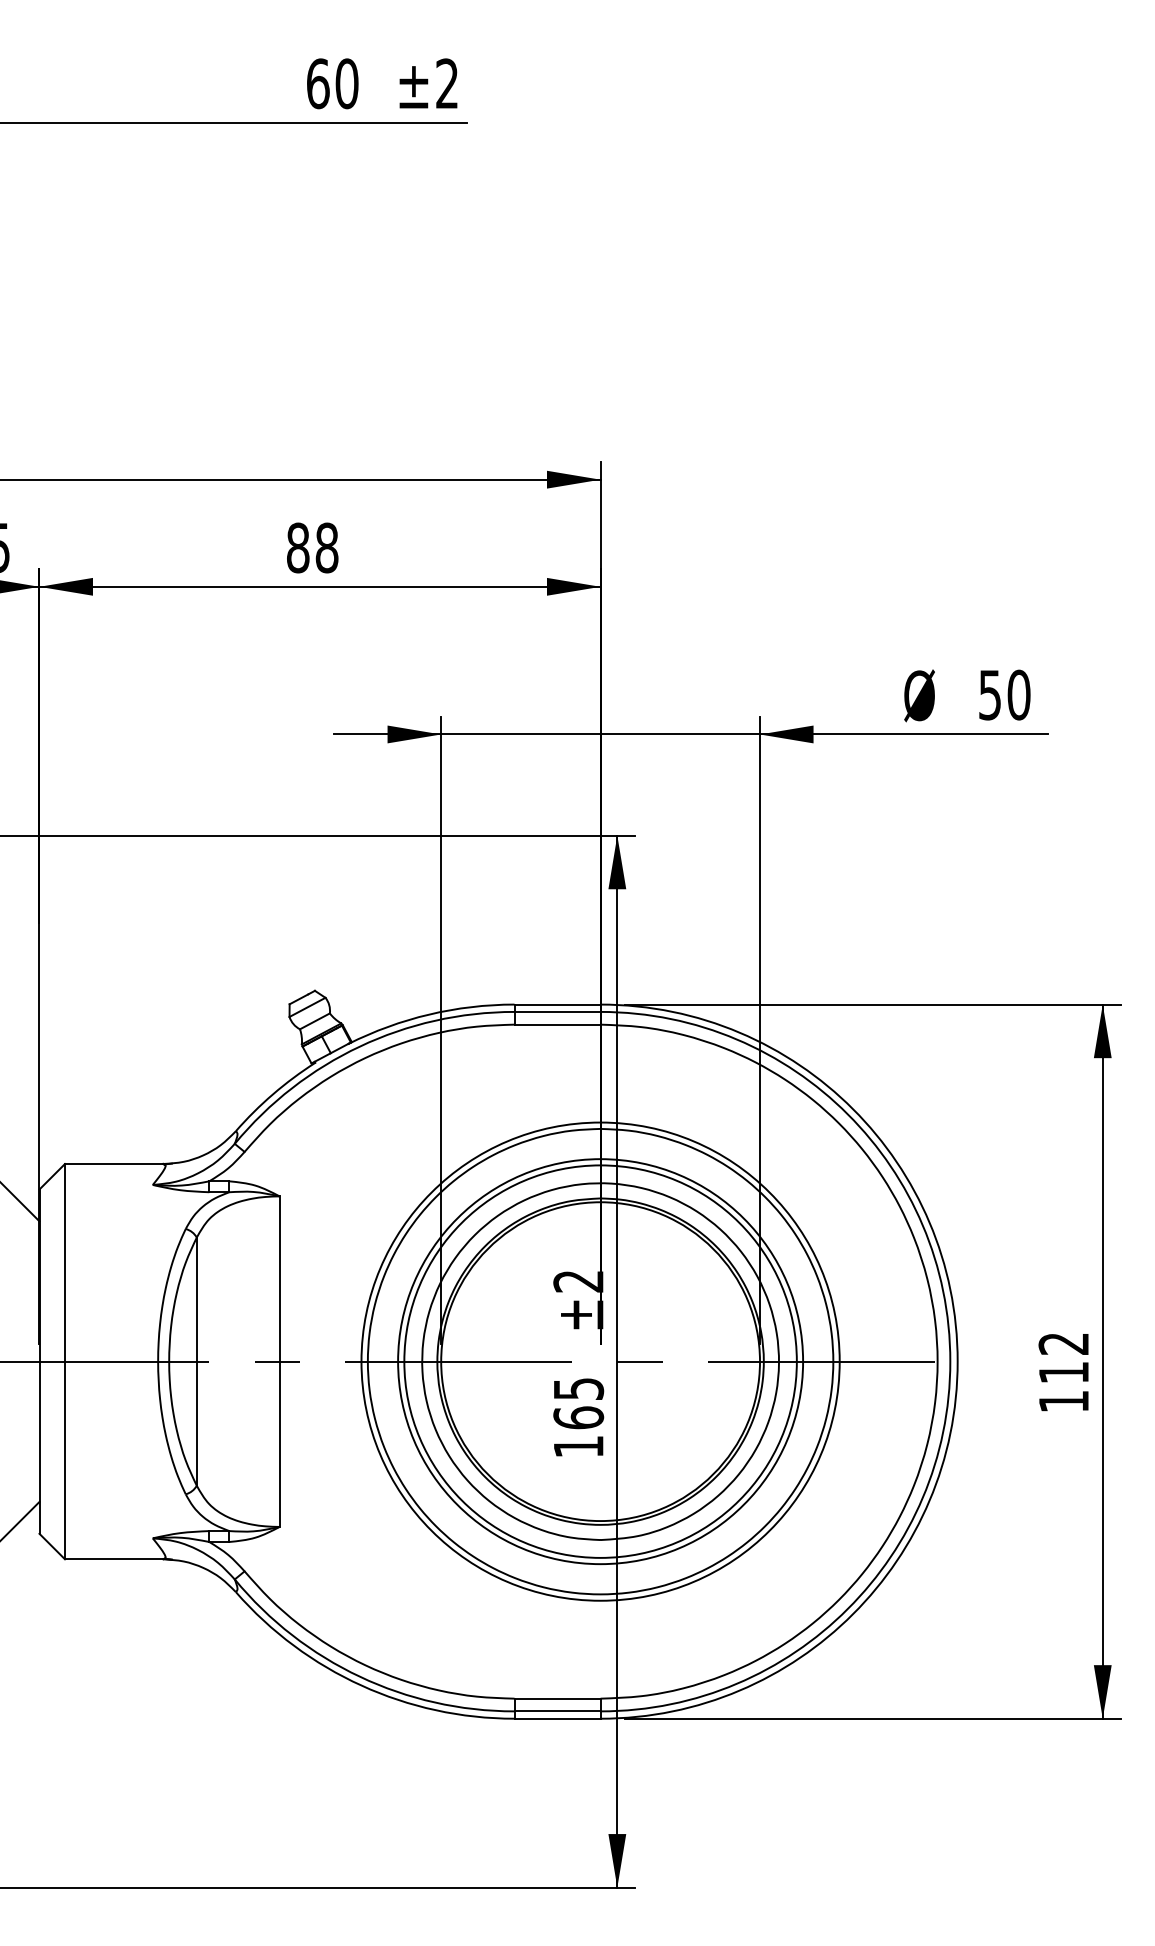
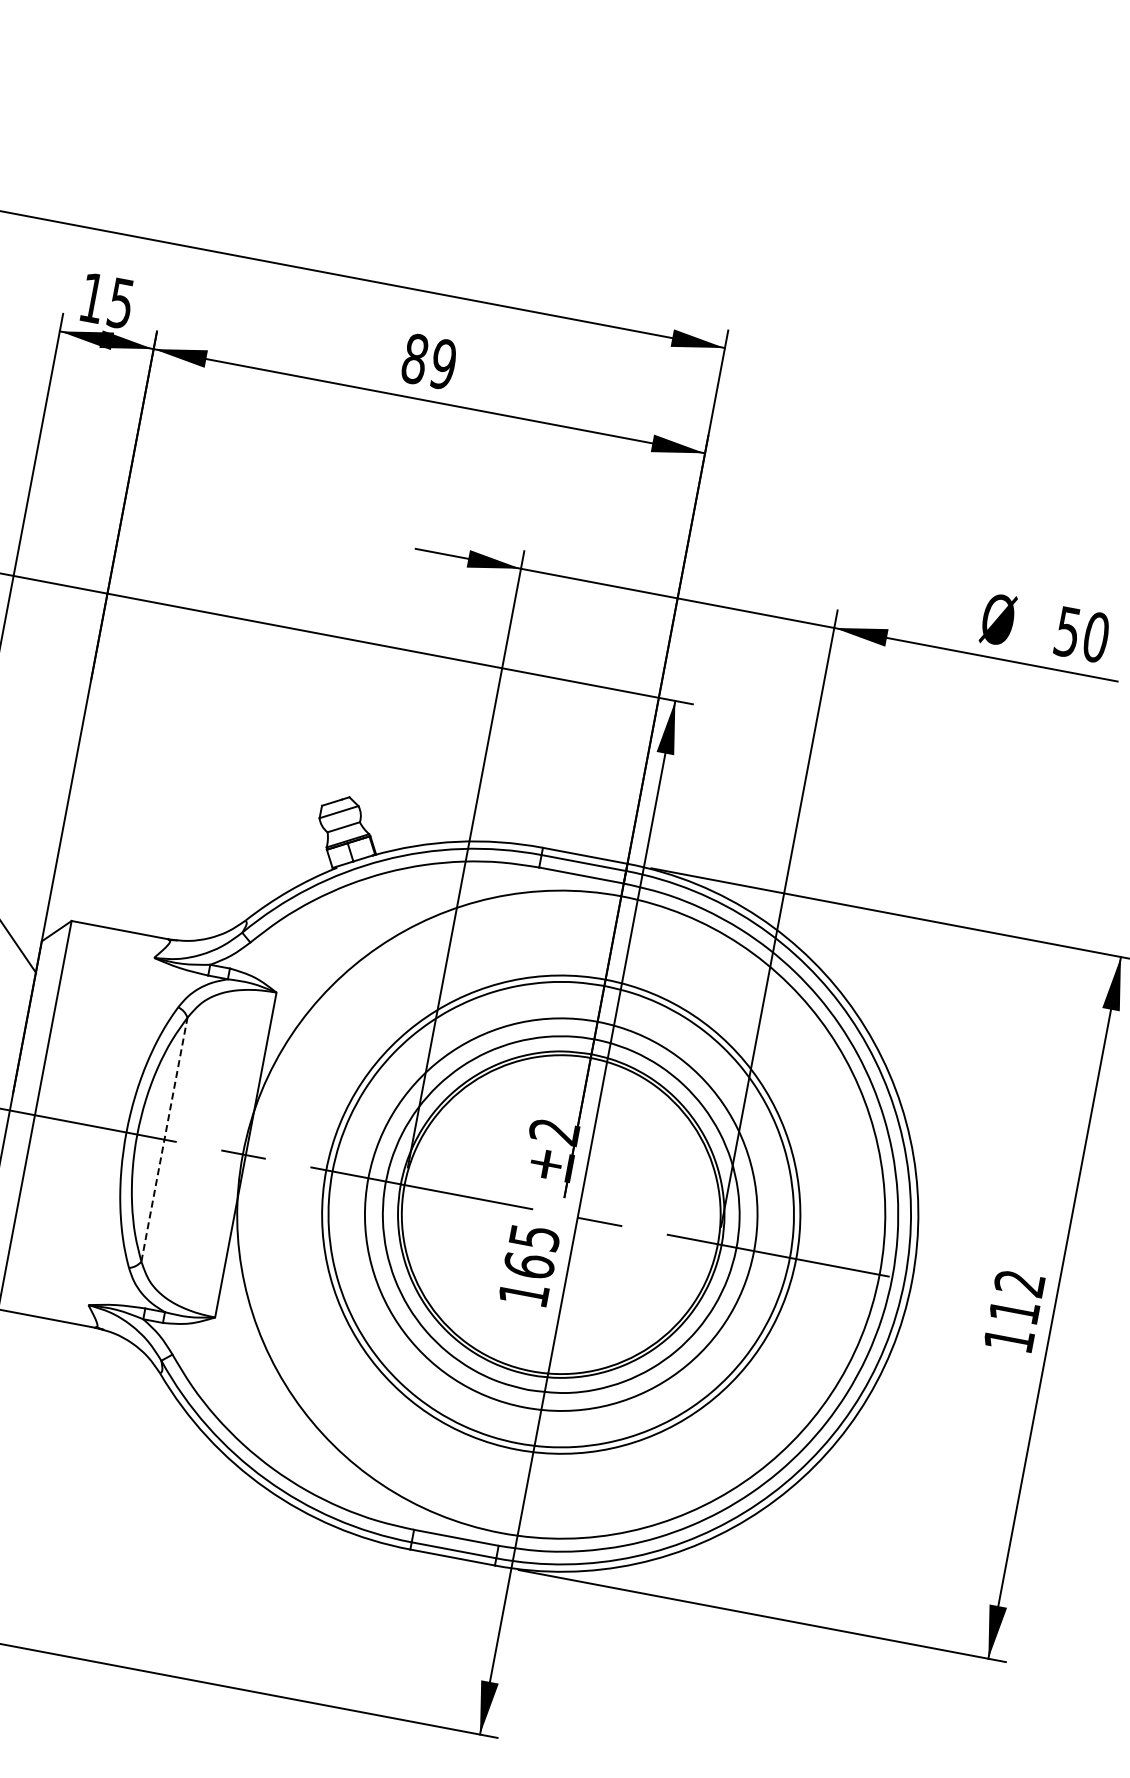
text: (326, 547) -> (443, 363), 88 -> 89
line: (196, 1361) -> (164, 1139), solid -> dashed
circle: (600, 1361) -> (561, 1214), size x1.6

